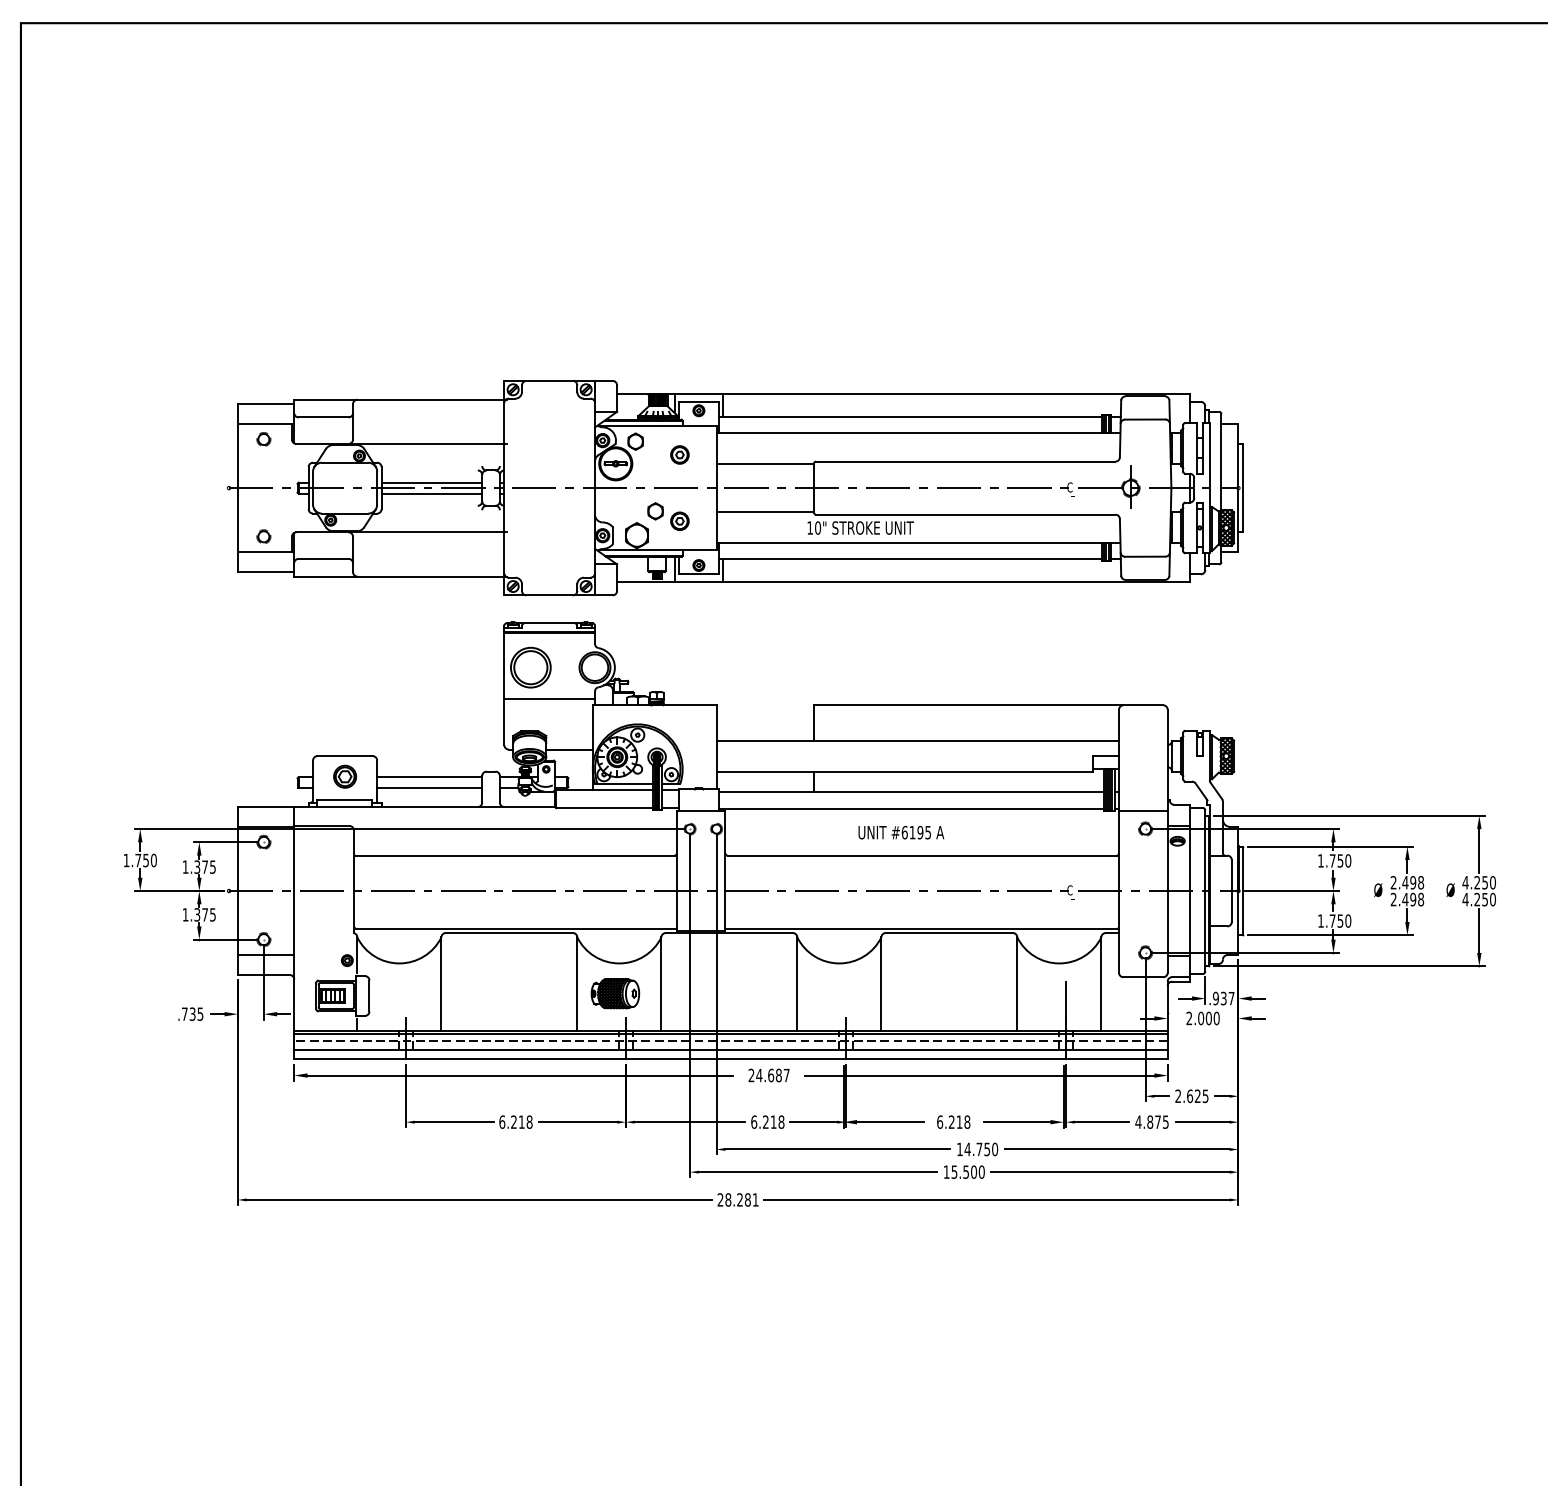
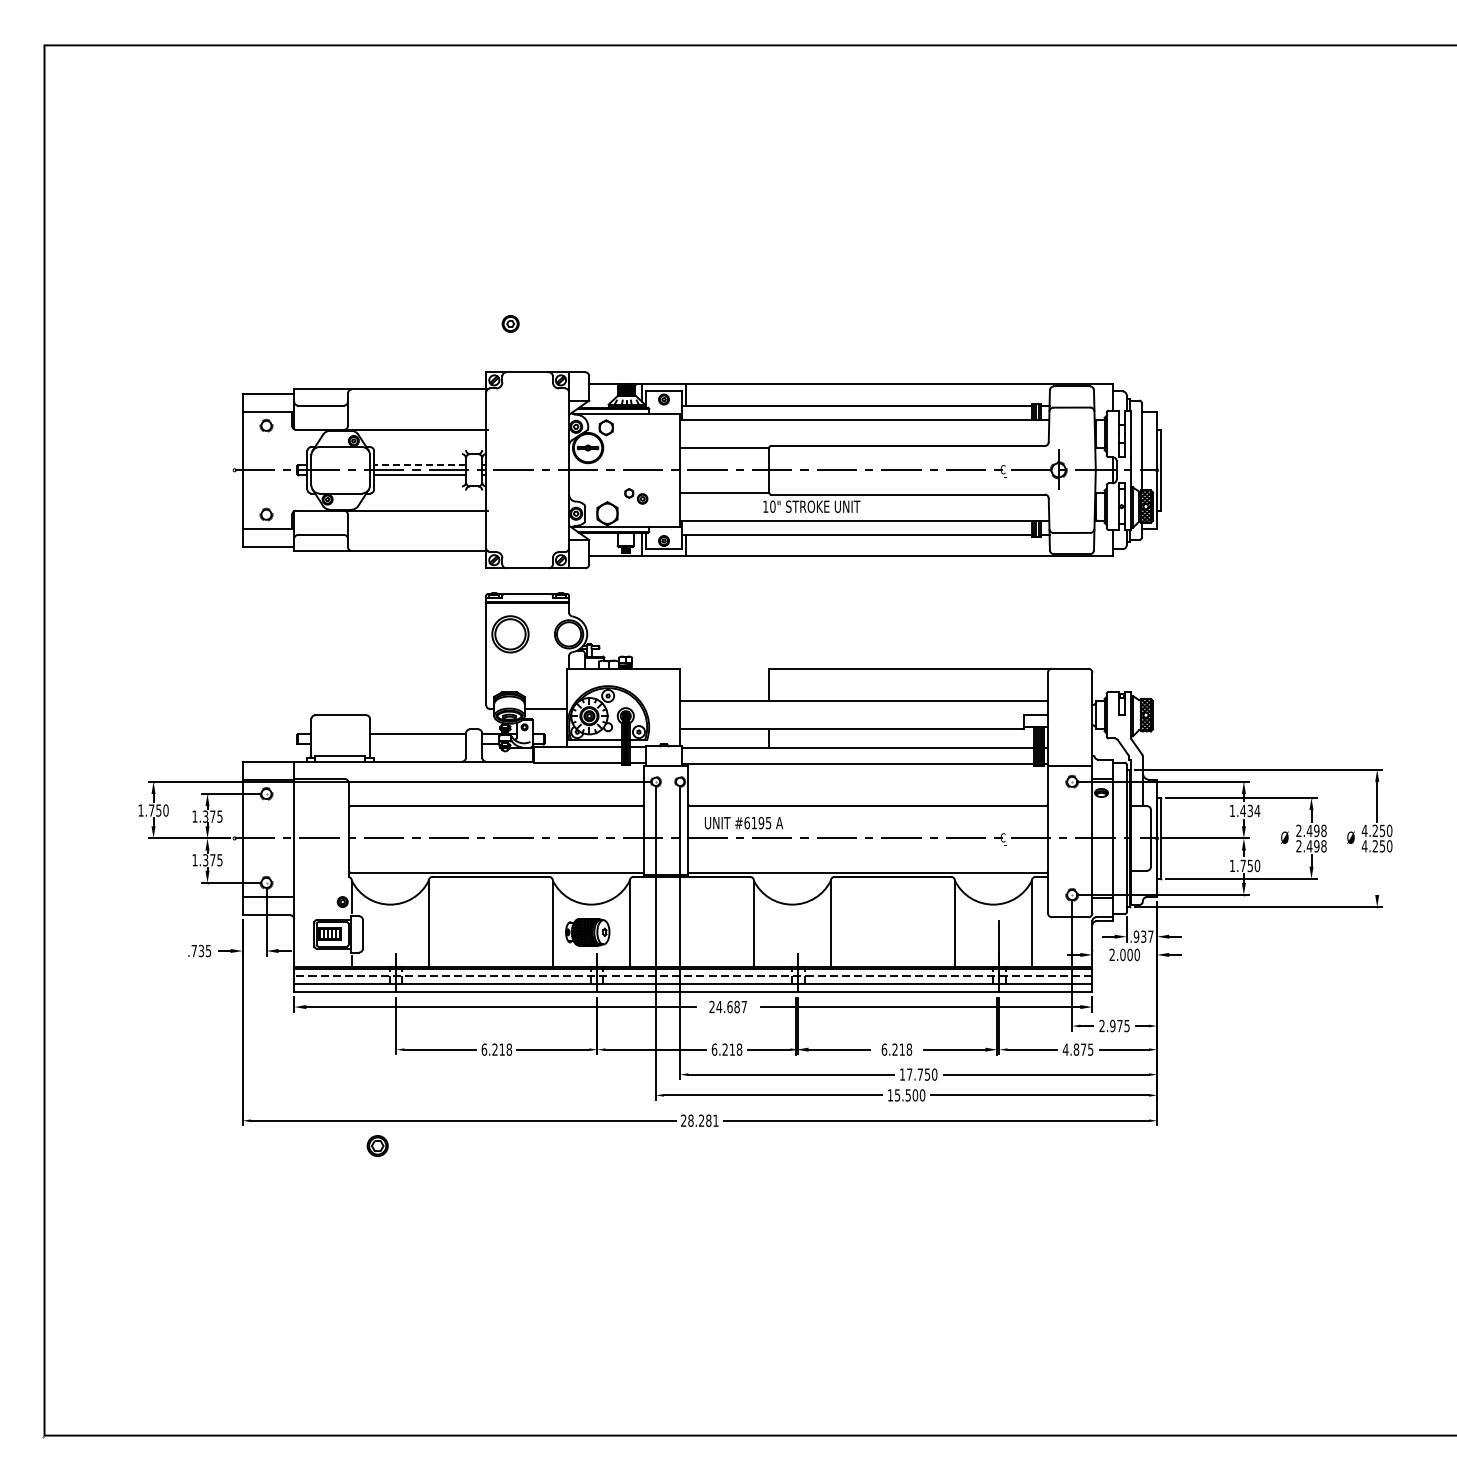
part: (679, 454) -> (510, 323), moved
line: (432, 482) -> (420, 465), solid -> dashed
part: (668, 516) -> (636, 496), size x0.6
line: (549, 698) -> (527, 662), removed
part: (344, 776) -> (377, 1145), moved
line: (430, 788) -> (418, 744), removed
text: (901, 831) -> (744, 822), moved
text: (1340, 860) -> (1250, 810), 1.750 -> 1.434
line: (1479, 930) -> (1377, 874), removed
text: (1194, 1095) -> (1116, 1025), 2.625 -> 2.975
text: (967, 1149) -> (909, 1074), 14.750 -> 17.750

